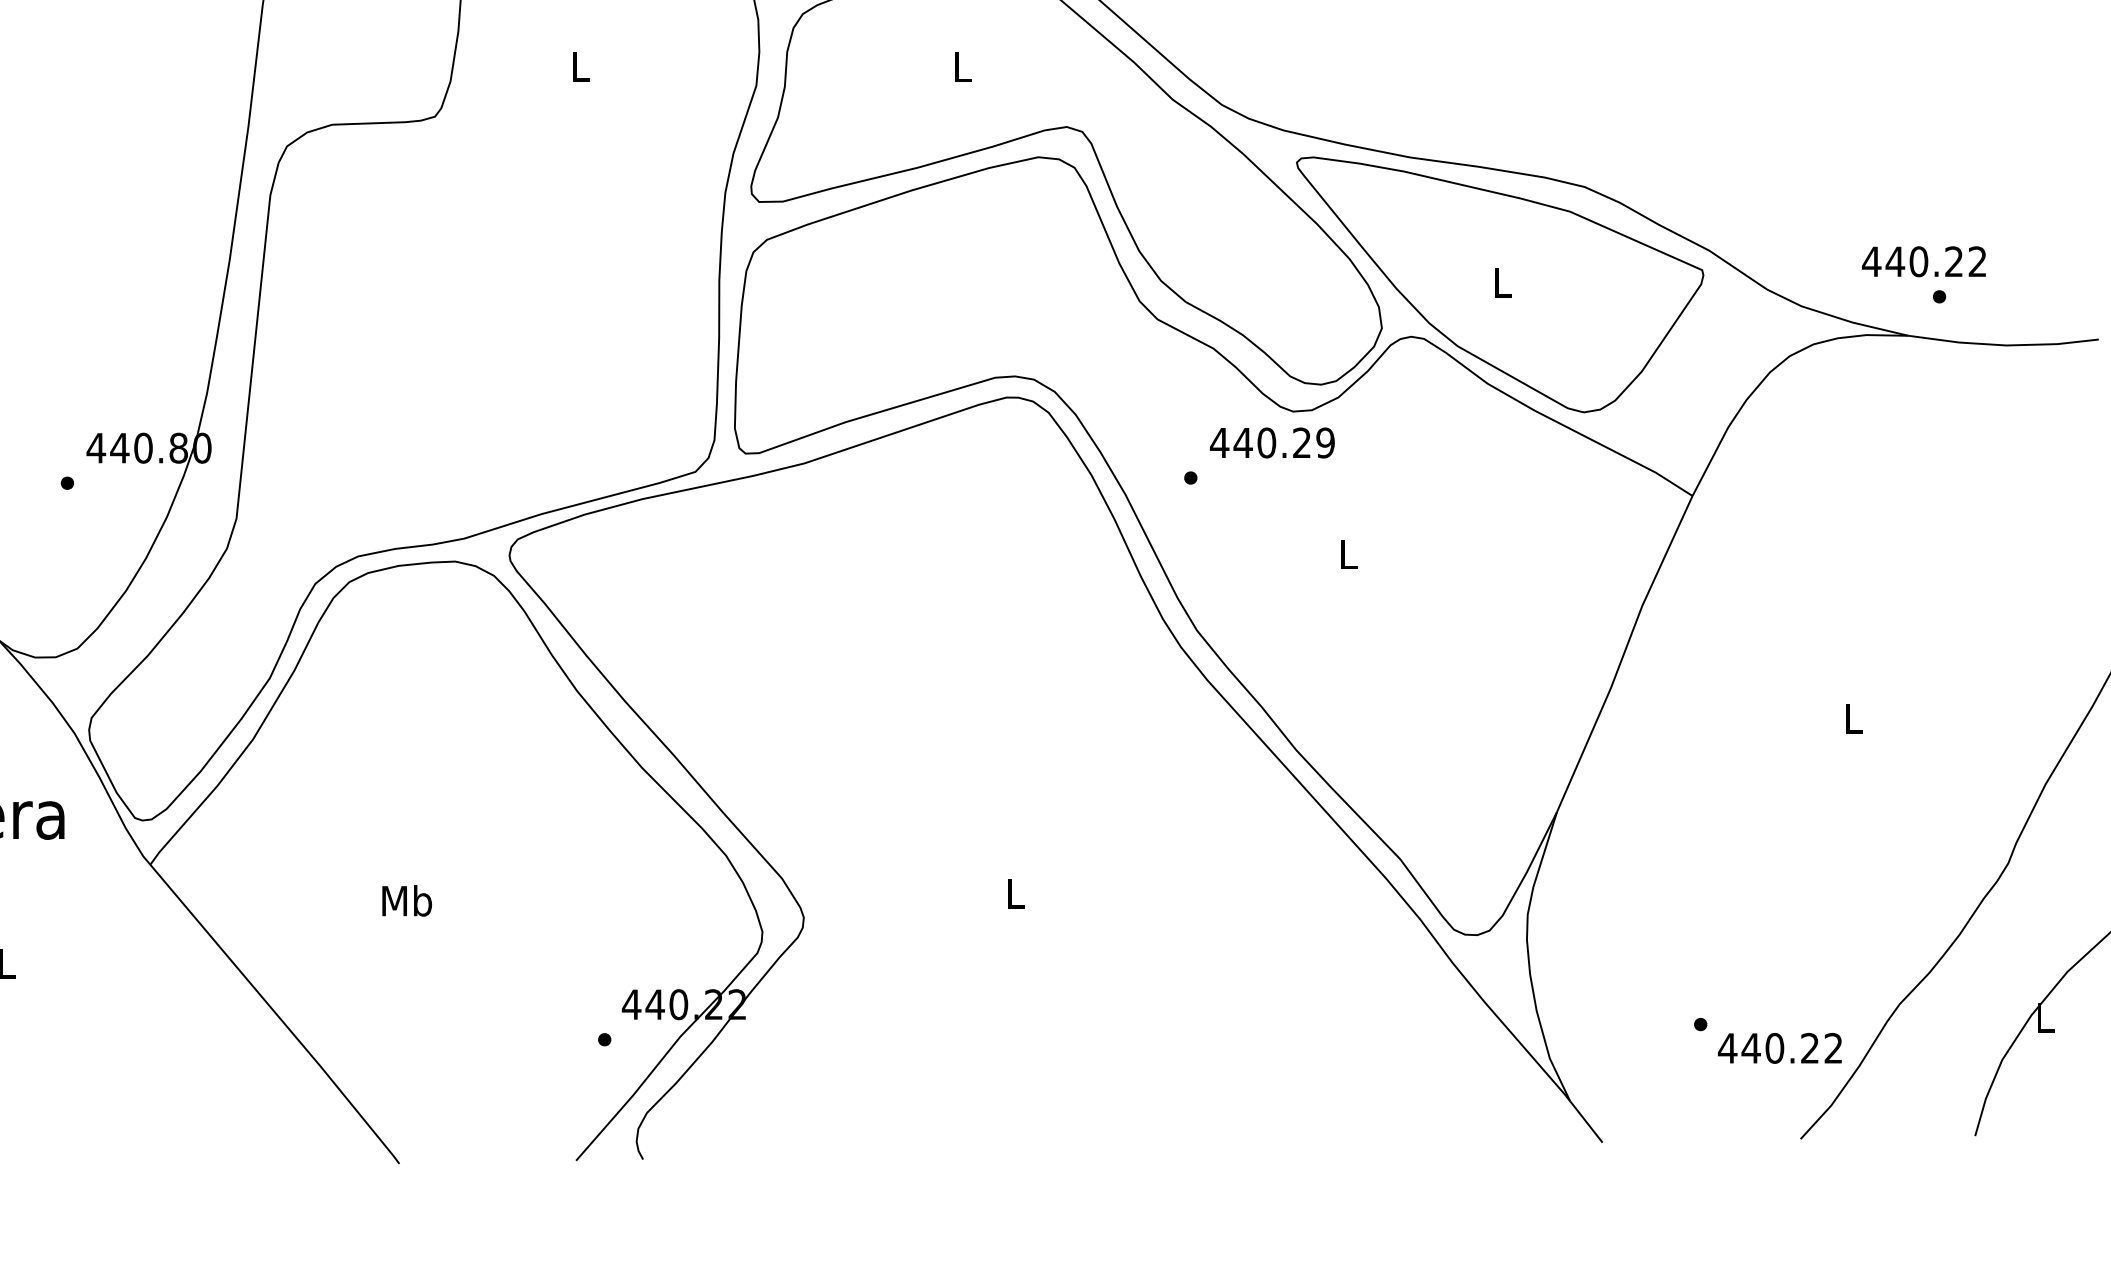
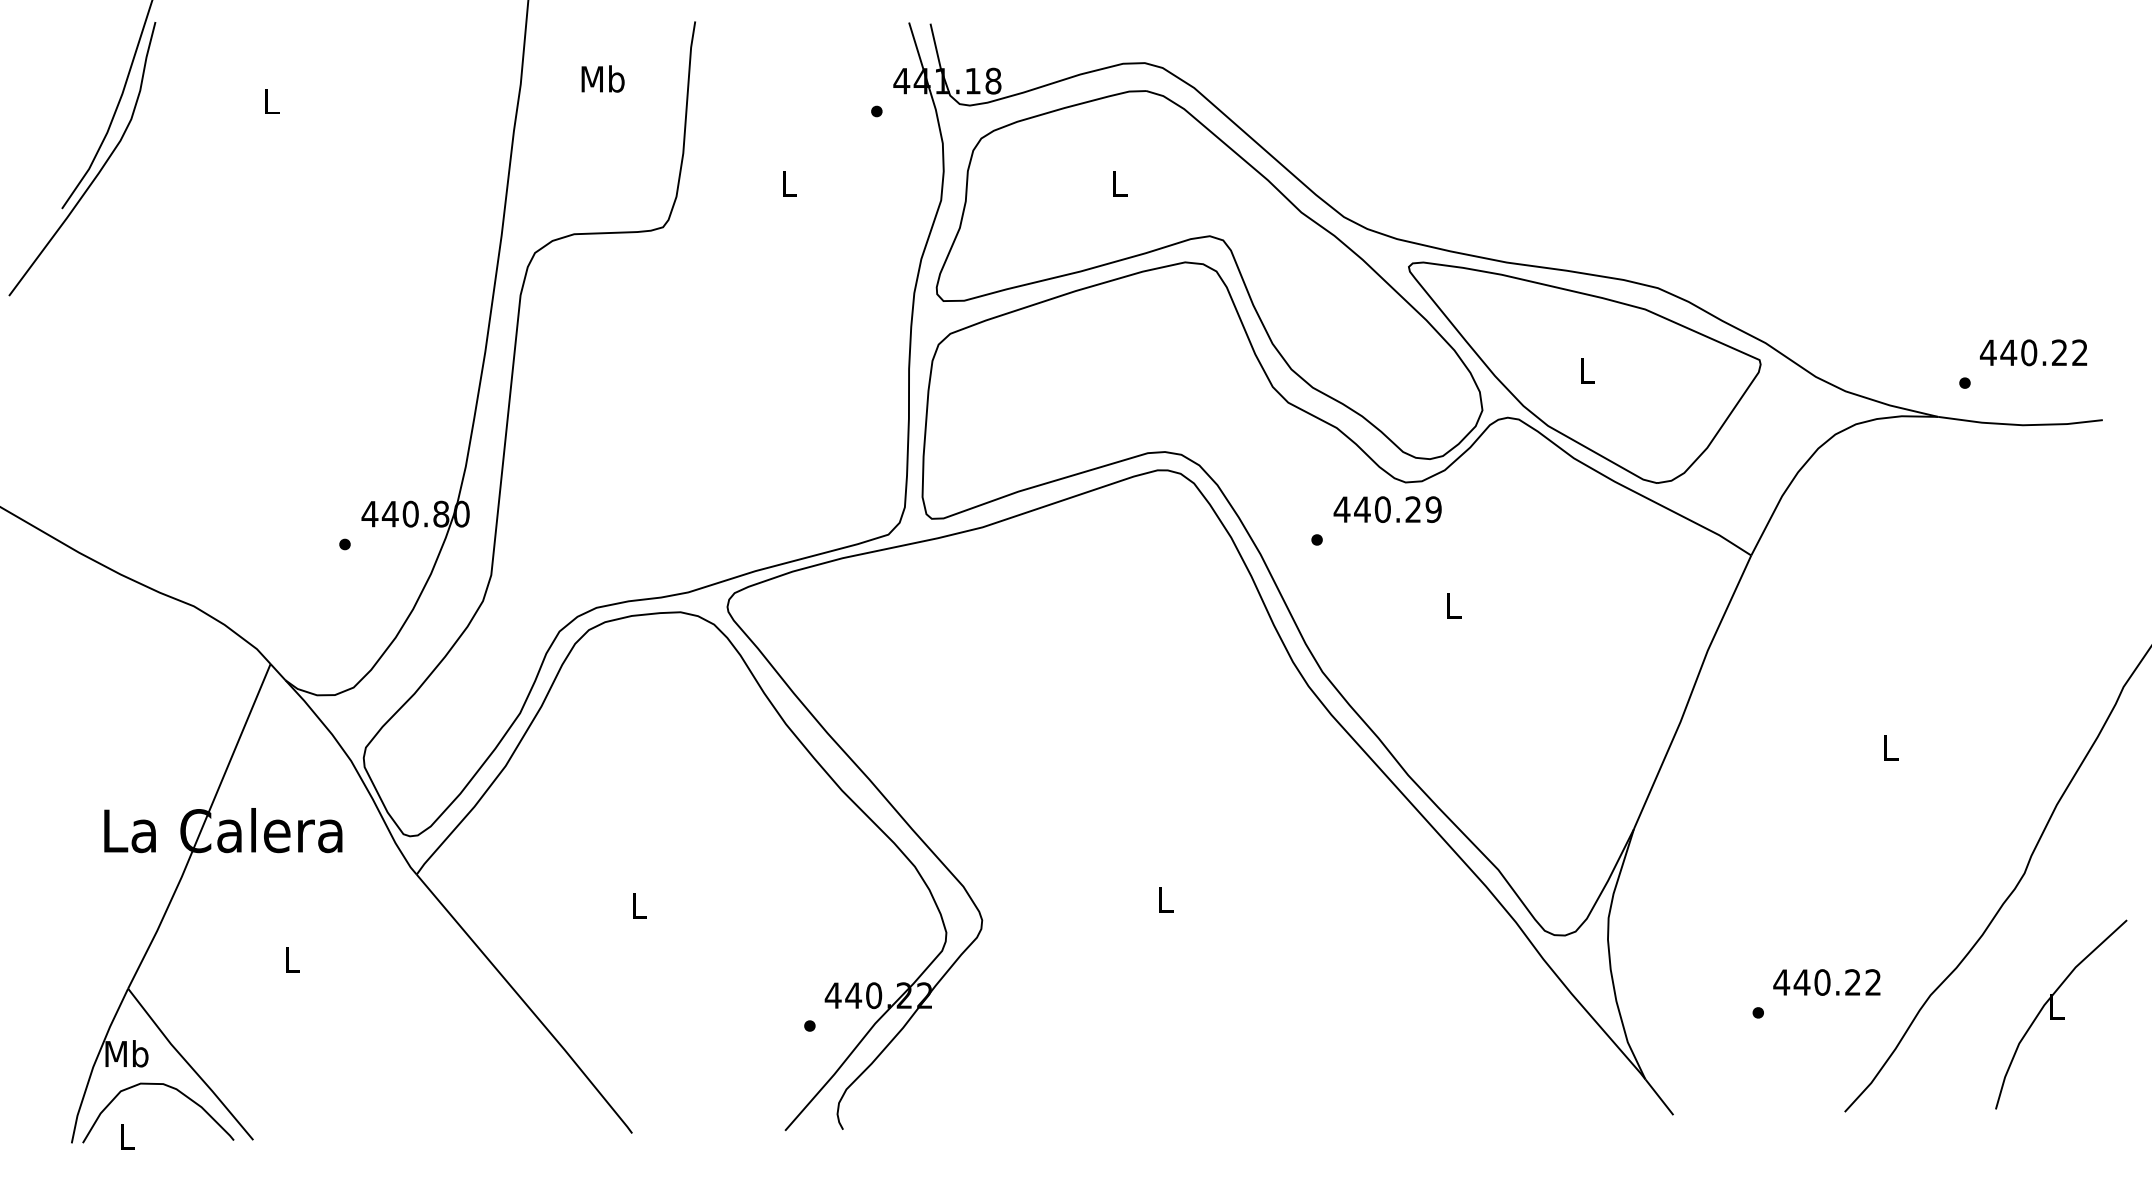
text: (1923, 261) -> (2033, 352), moved
text: (406, 900) -> (638, 905), Mb -> L
text: (1779, 1048) -> (1826, 982), moved

